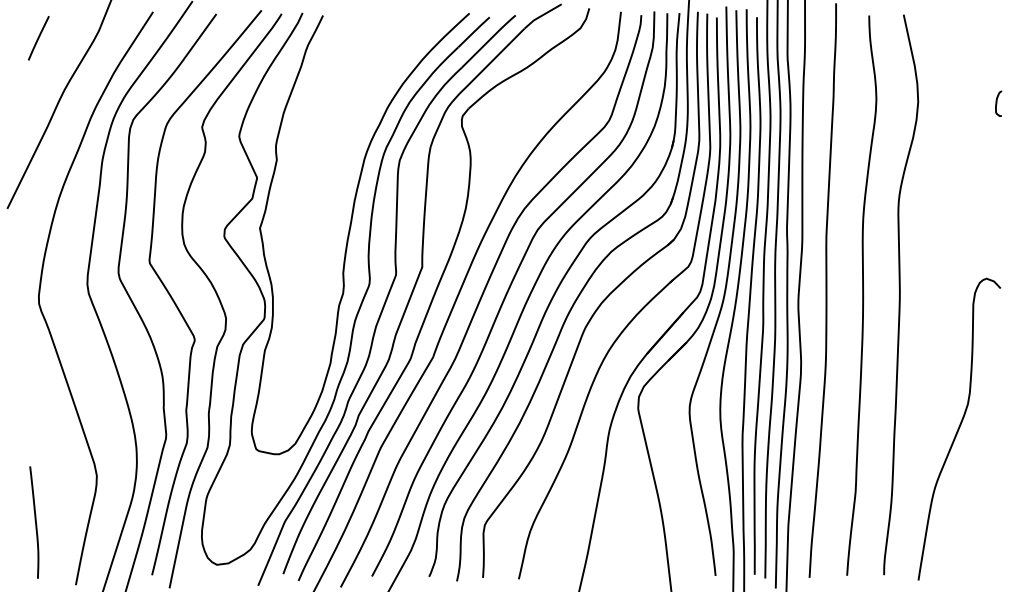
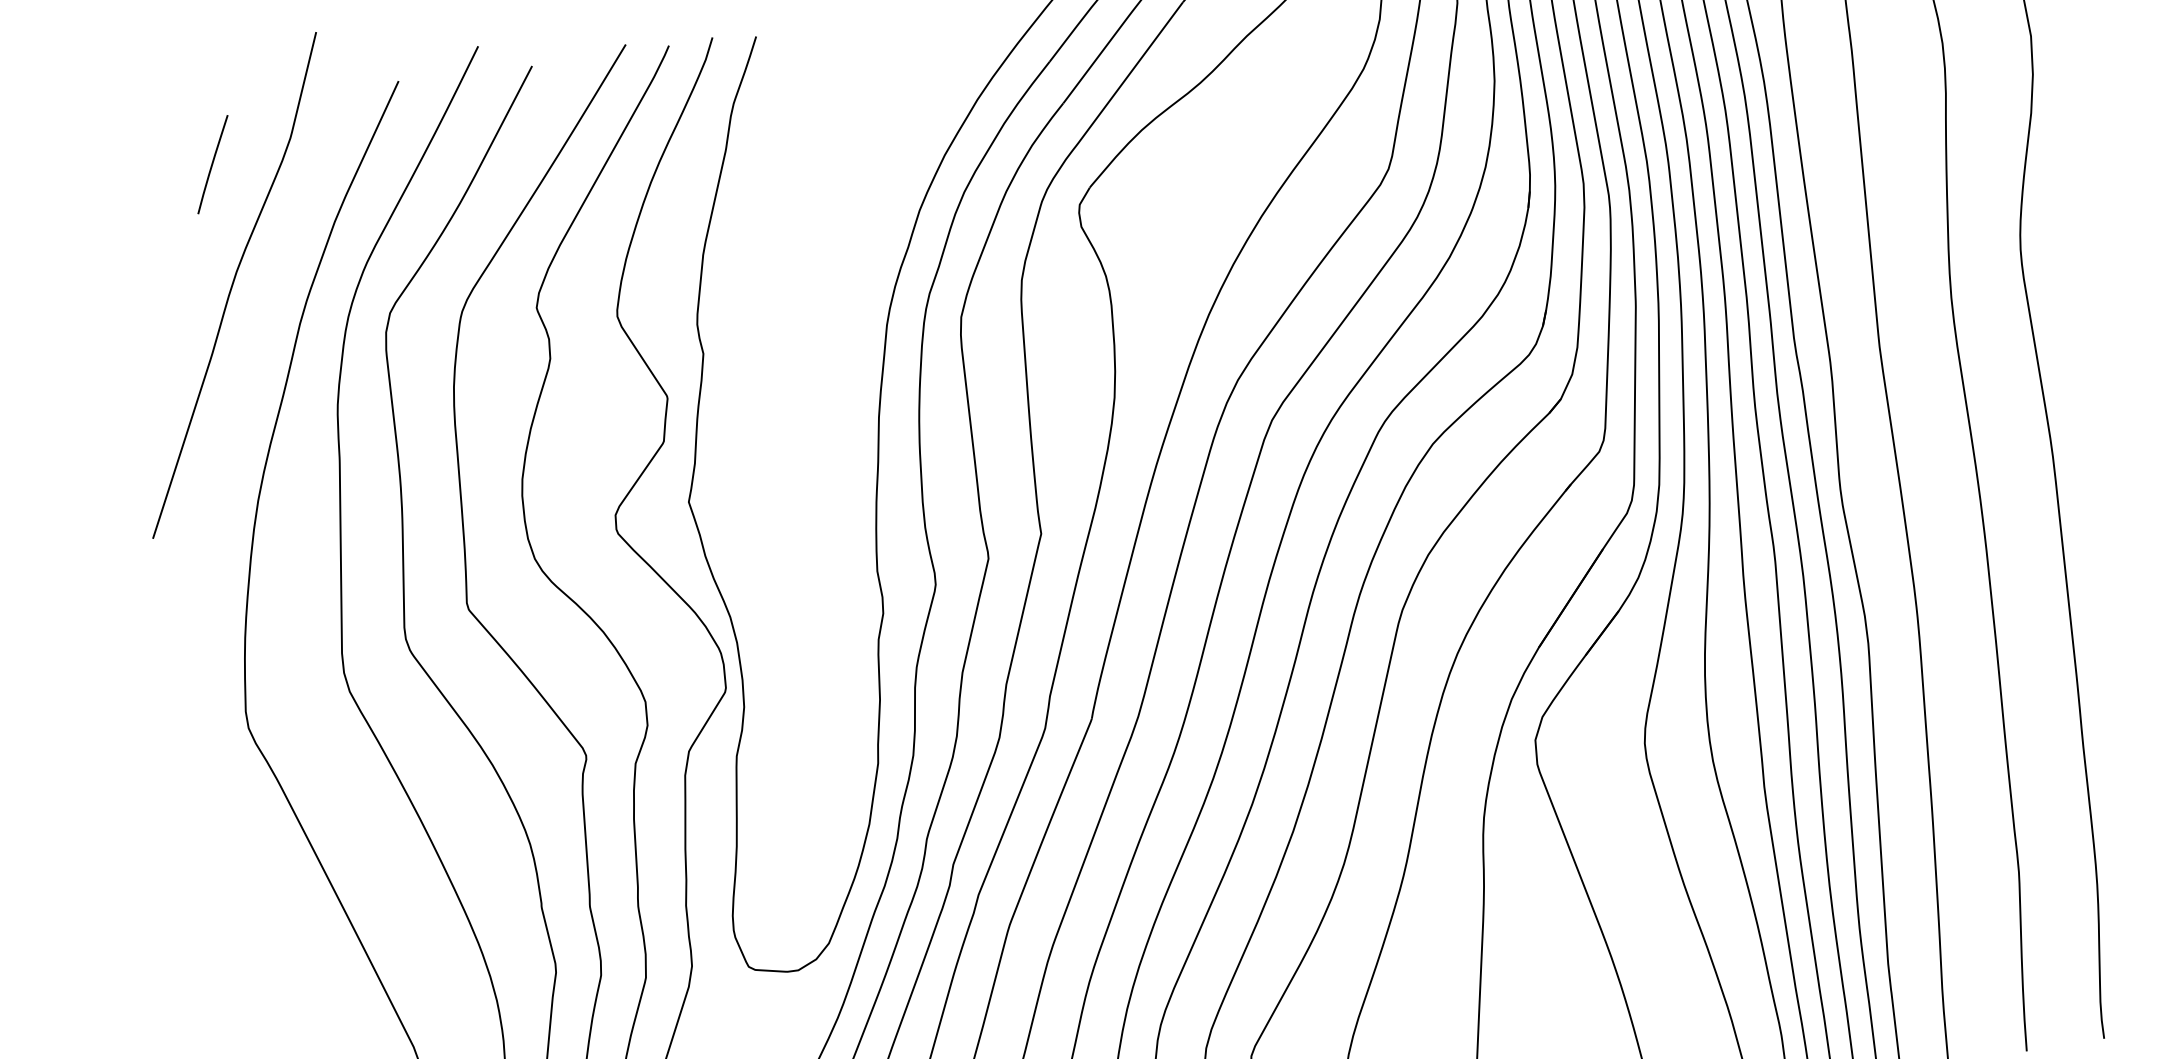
line: (38, 38) -> (212, 165), moved

